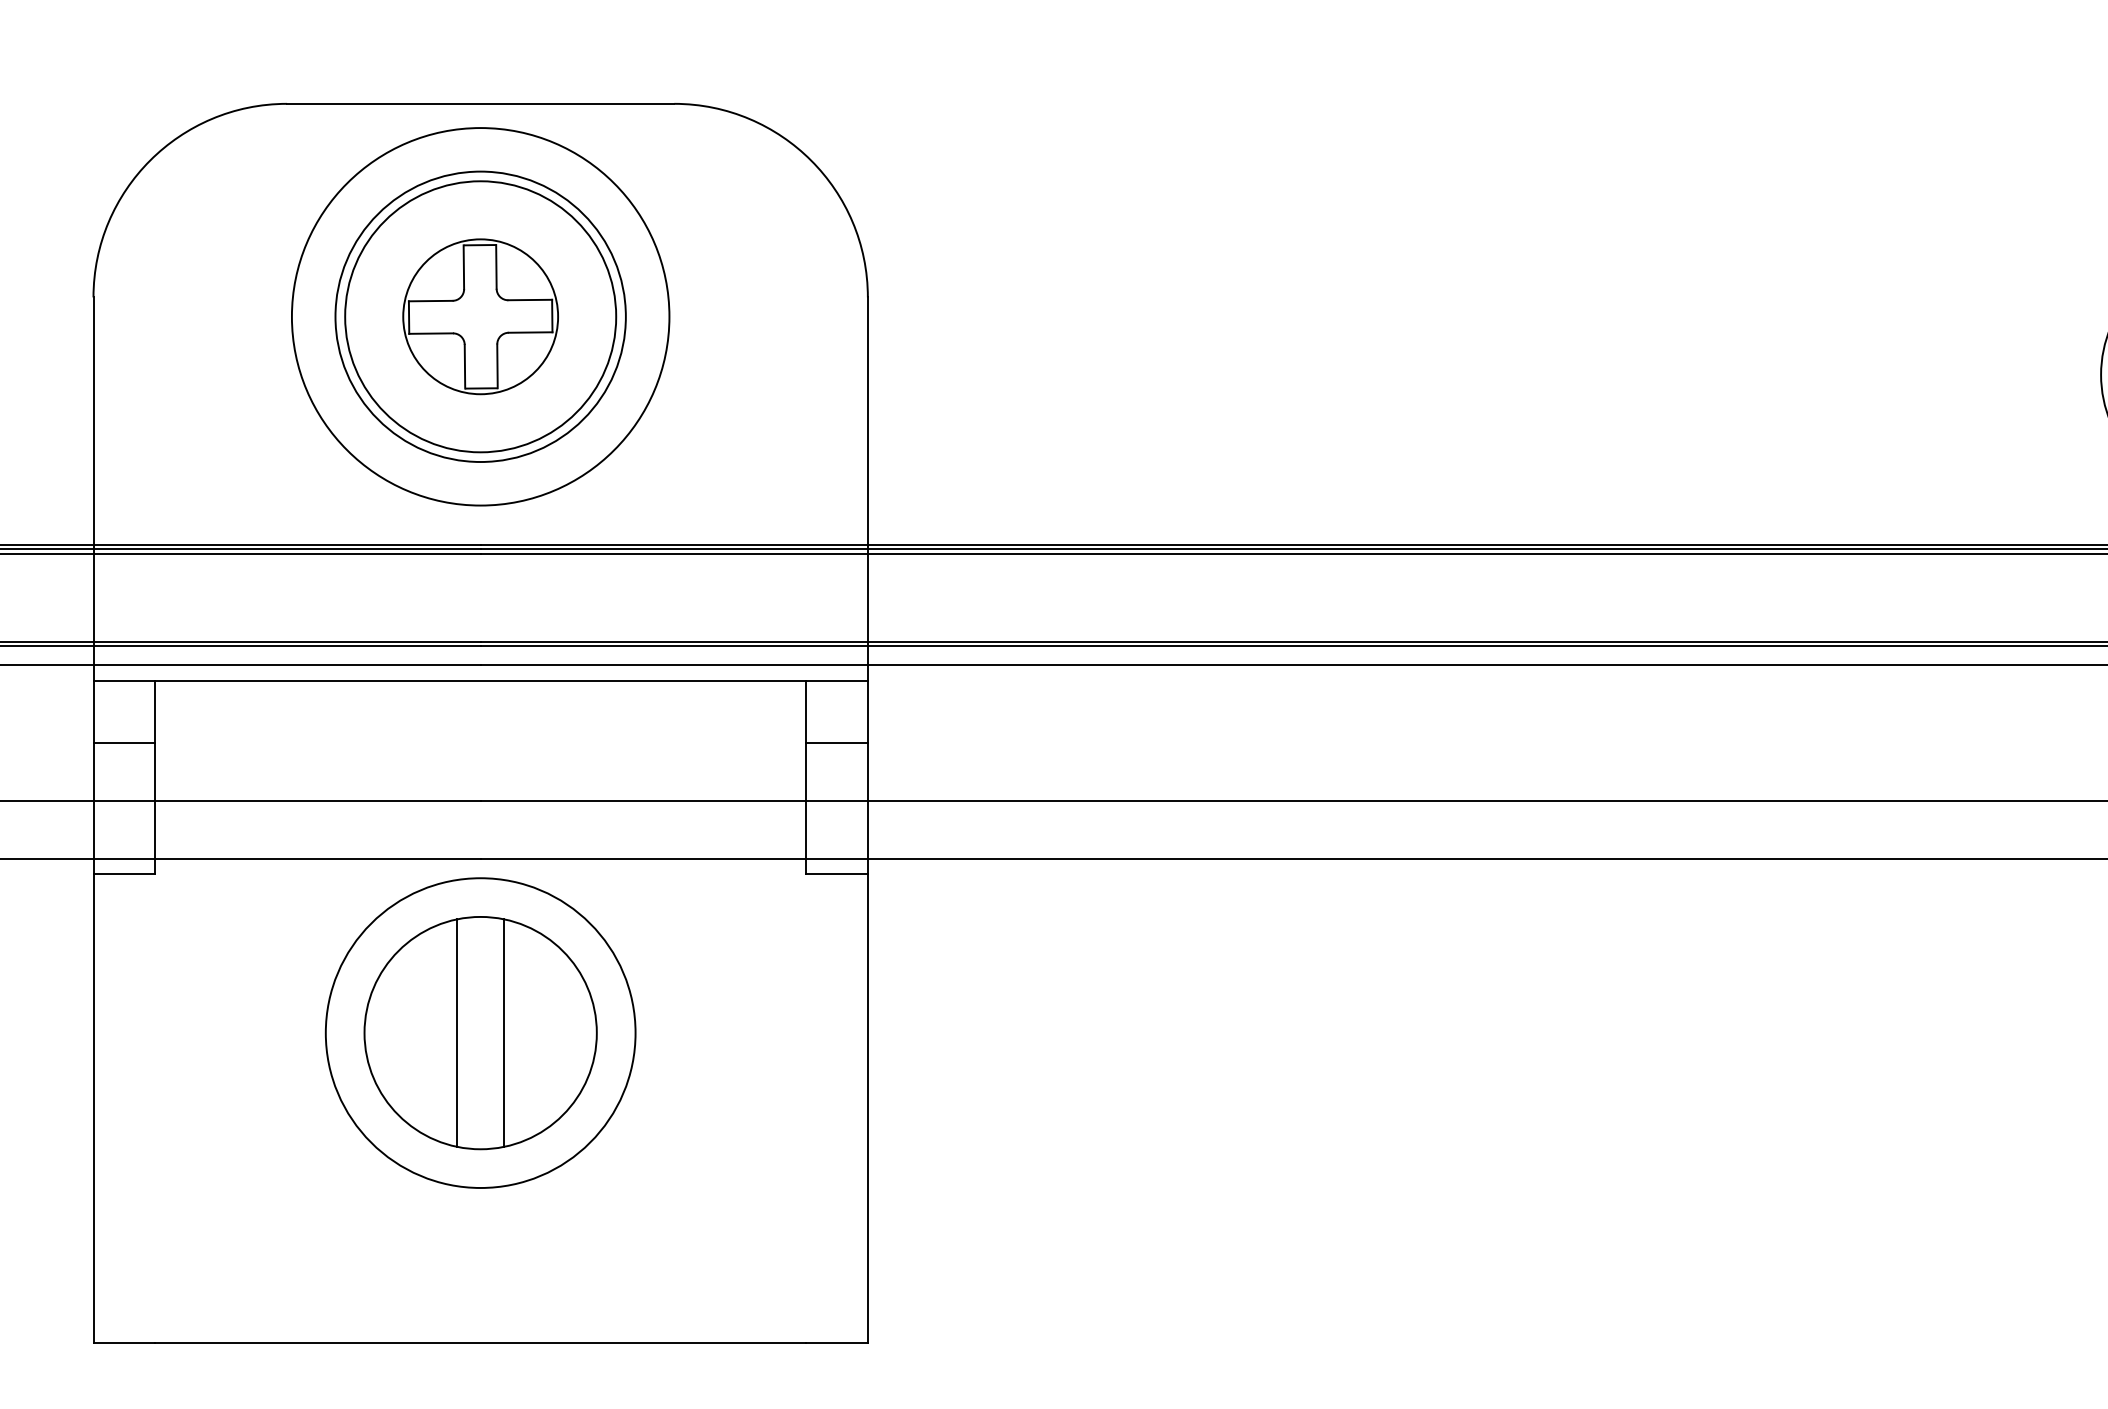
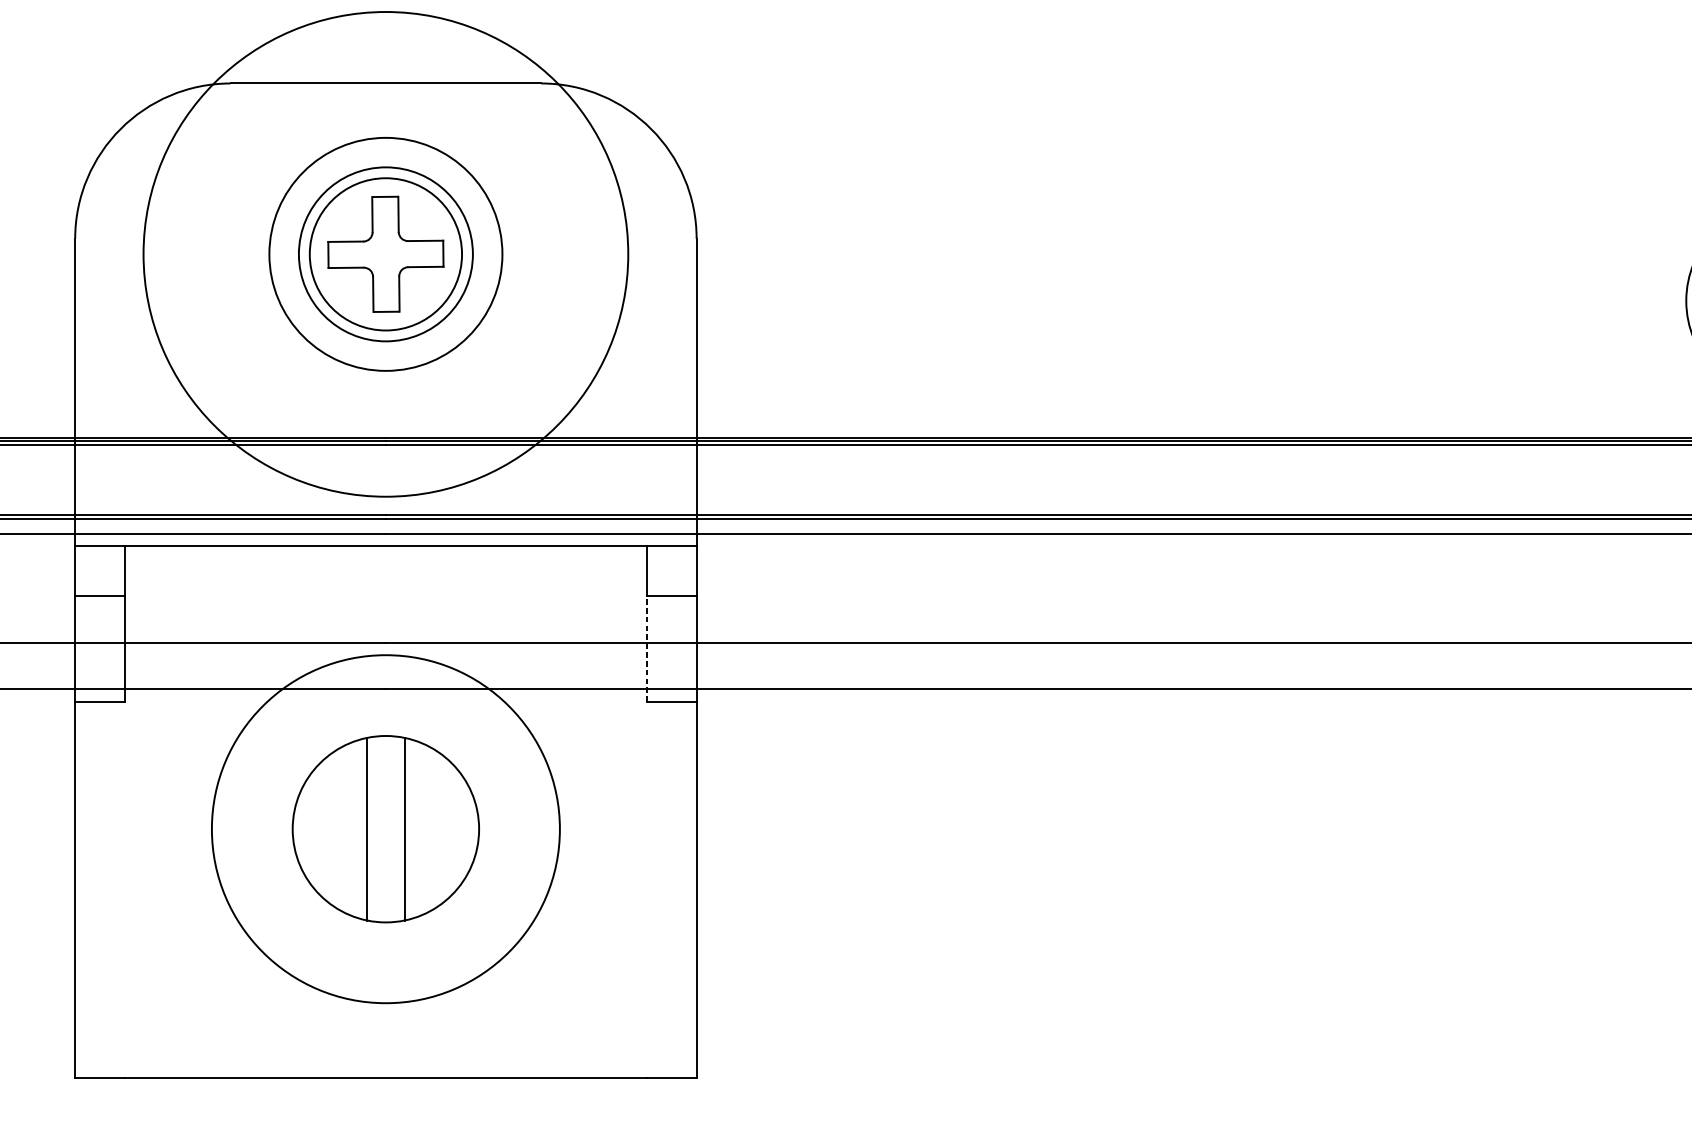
circle: (480, 316) -> (385, 254), size x0.7
circle: (480, 316) -> (385, 254), size x1.4
circle: (480, 316) -> (385, 254), size x1.6
line: (805, 808) -> (646, 648), solid -> dashed
circle: (480, 1032) -> (385, 828), size x1.4

